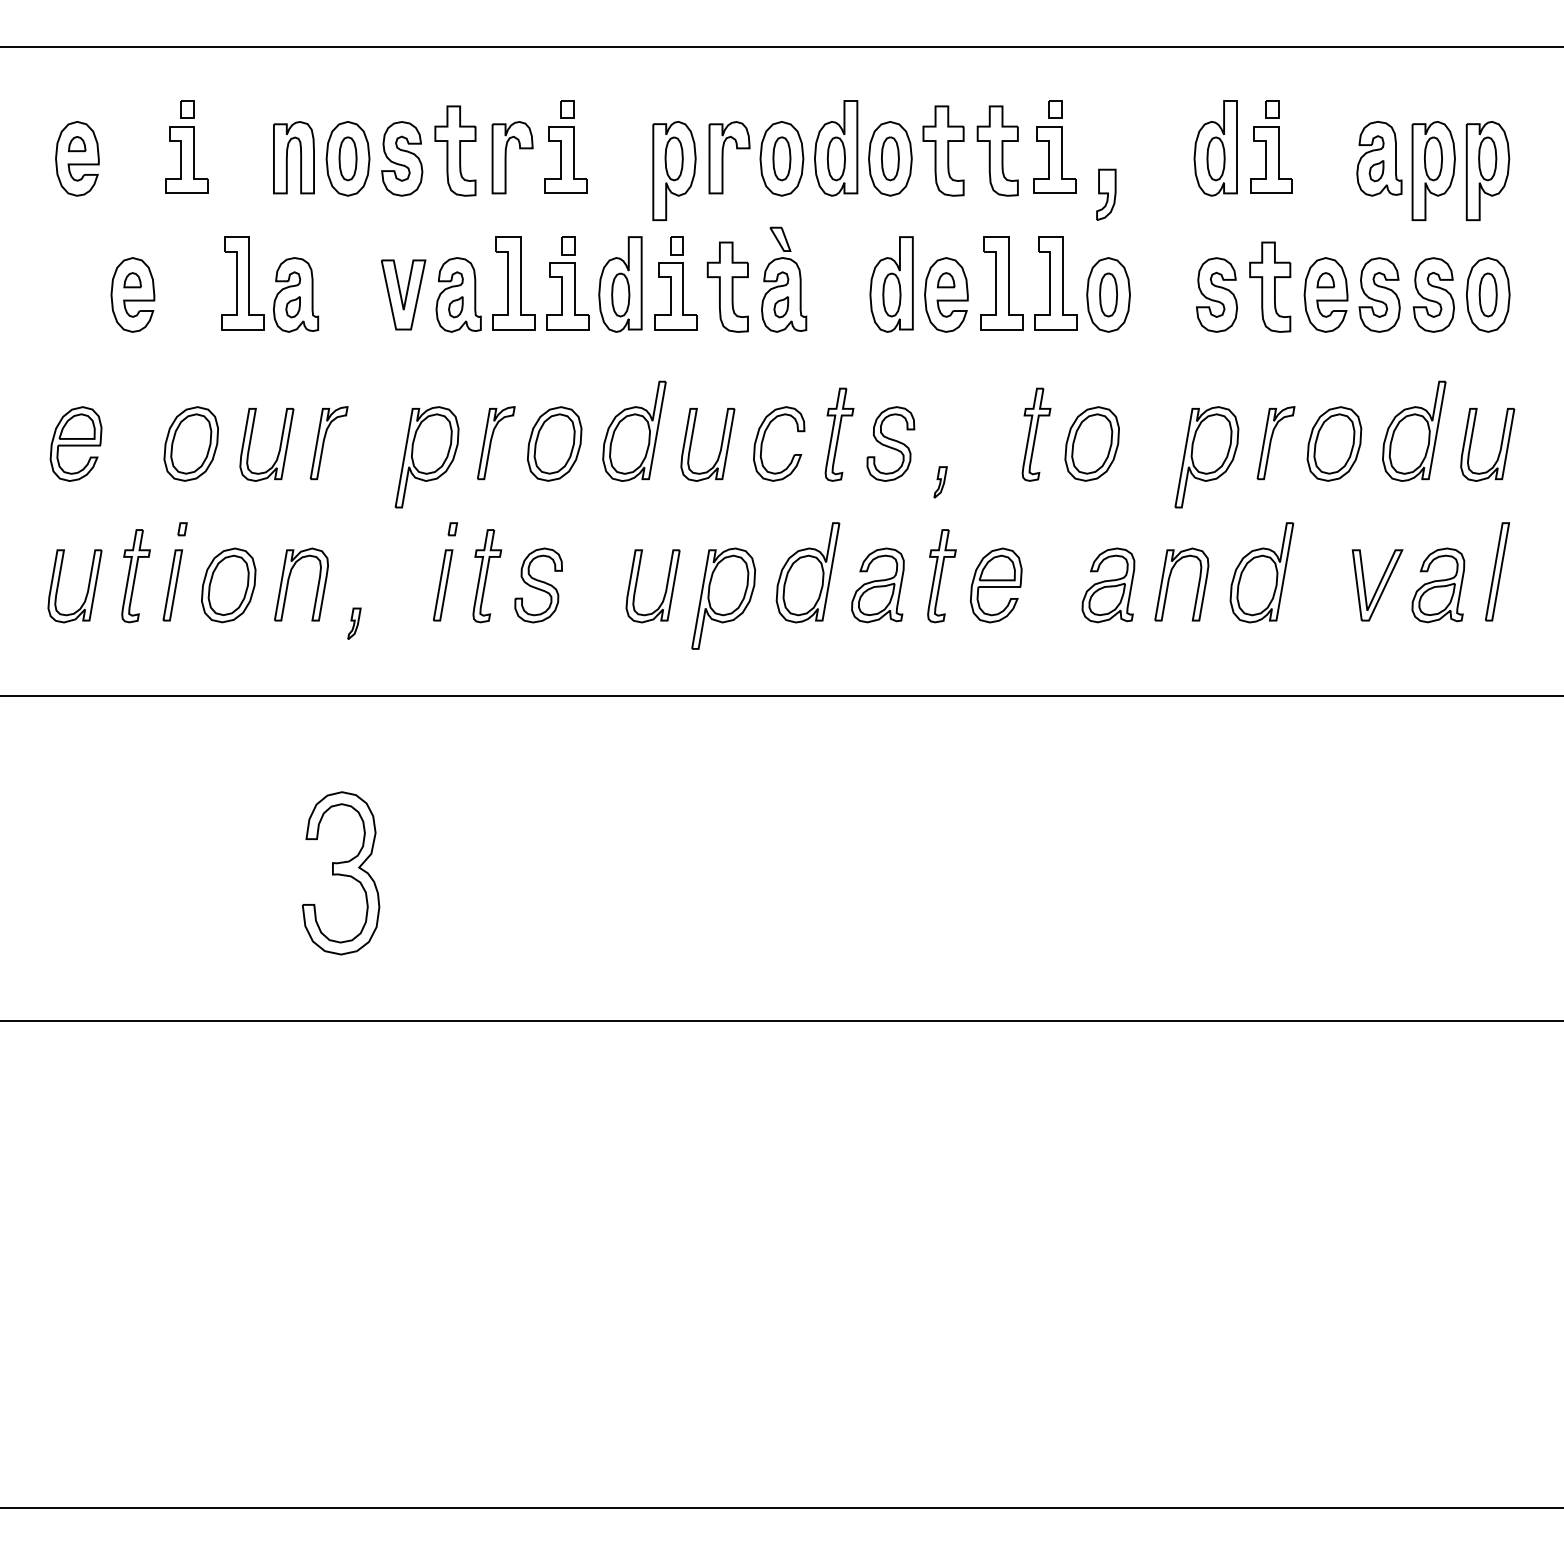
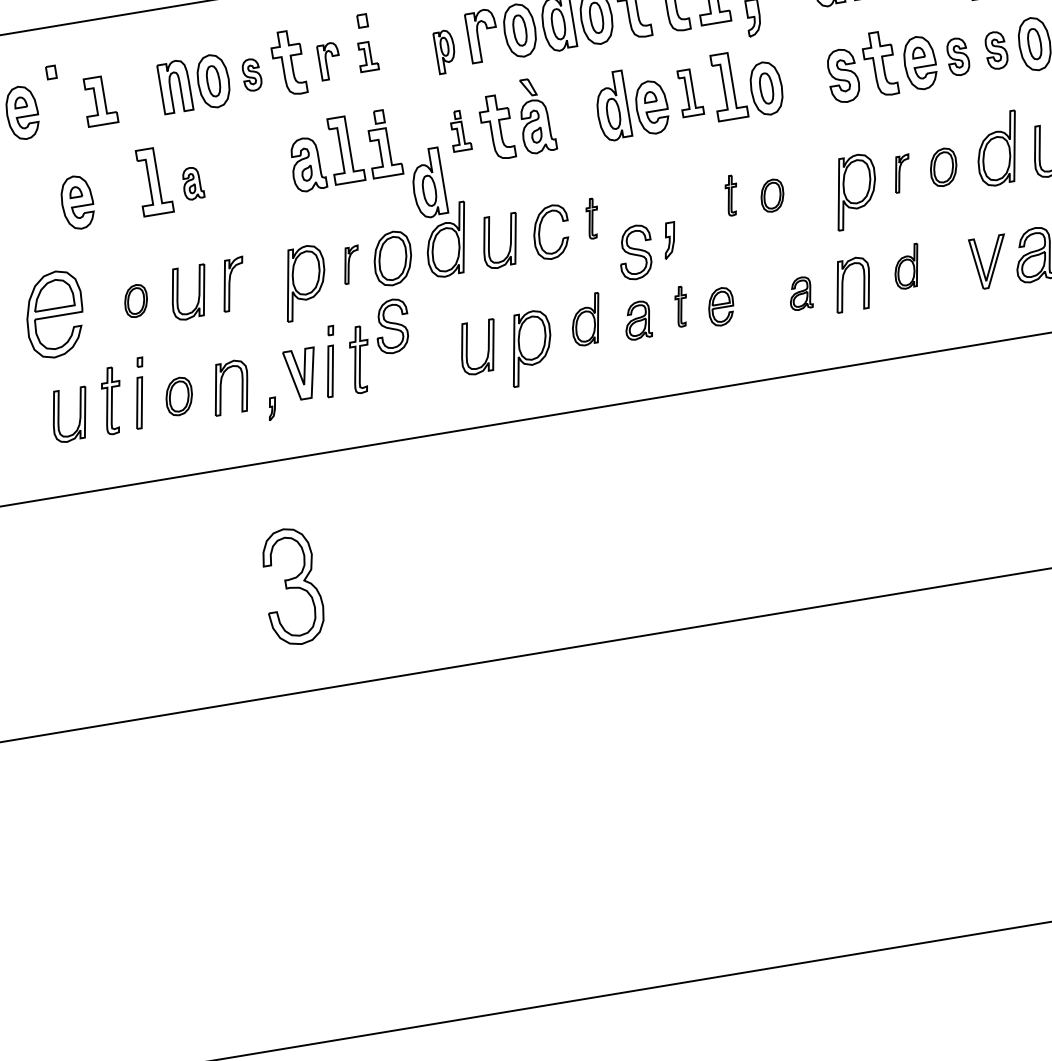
part: (187, 109) -> (51, 72), moved
part: (512, 157) -> (329, 61), size x0.7
part: (402, 158) -> (251, 74), size x0.6
part: (565, 159) -> (367, 56), size x0.6
part: (674, 171) -> (445, 52), size x0.6
part: (675, 283) -> (459, 131), size x0.6
part: (1001, 283) -> (689, 92), size x0.7
part: (620, 284) -> (428, 183), moved
part: (296, 294) -> (193, 183), size x0.6
part: (403, 294) -> (302, 374), moved
part: (1379, 294) -> (957, 56), size x0.7
part: (1433, 294) -> (996, 50), size x0.7
part: (839, 434) -> (592, 218), size x0.6
part: (1036, 434) -> (732, 195), size x0.6
part: (75, 443) -> (54, 314), size x1.6
part: (190, 443) -> (135, 300), size x0.6
part: (496, 443) -> (351, 264), size x0.7
part: (890, 443) -> (635, 252), moved
part: (1091, 443) -> (771, 195), size x0.6
part: (1275, 443) -> (901, 173), size x0.7
part: (1334, 443) -> (943, 167), size x0.7
part: (940, 482) -> (669, 240), size x1.6
part: (807, 572) -> (586, 319), size x0.7
part: (1261, 572) -> (907, 266), size x0.6
part: (941, 576) -> (681, 306), size x0.6
part: (228, 585) -> (179, 396), size x0.7
part: (538, 585) -> (392, 326), moved
part: (877, 585) -> (637, 320), size x0.7
part: (995, 585) -> (720, 306), size x0.7
part: (1108, 585) -> (800, 293), size x0.6

